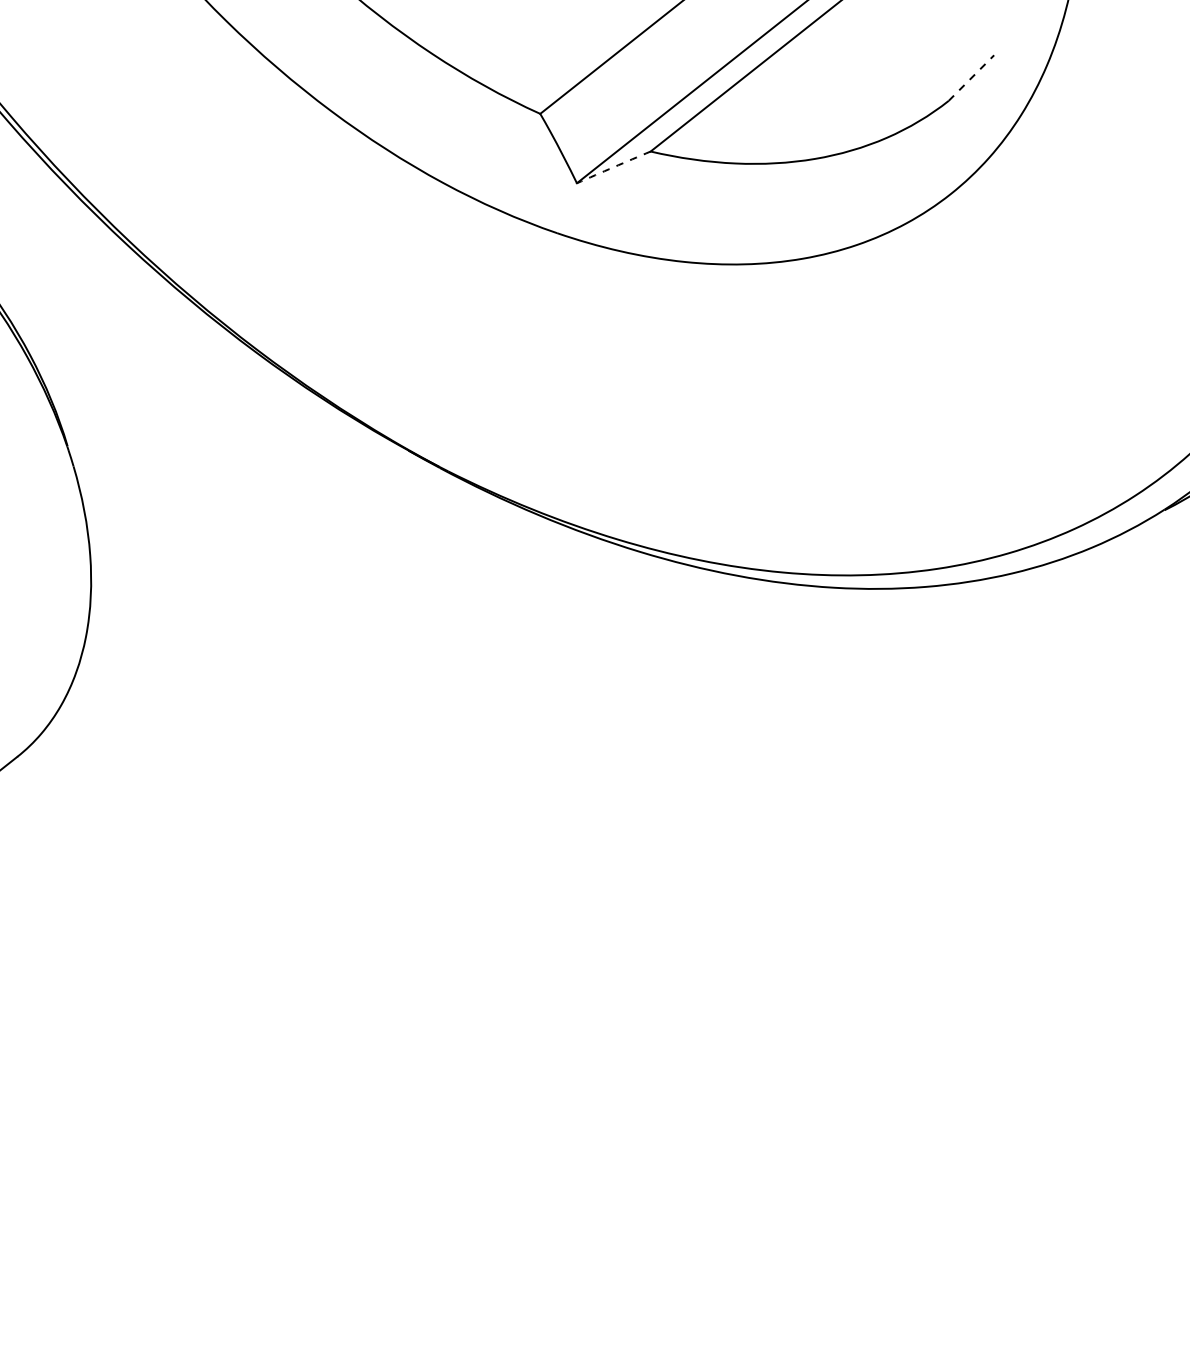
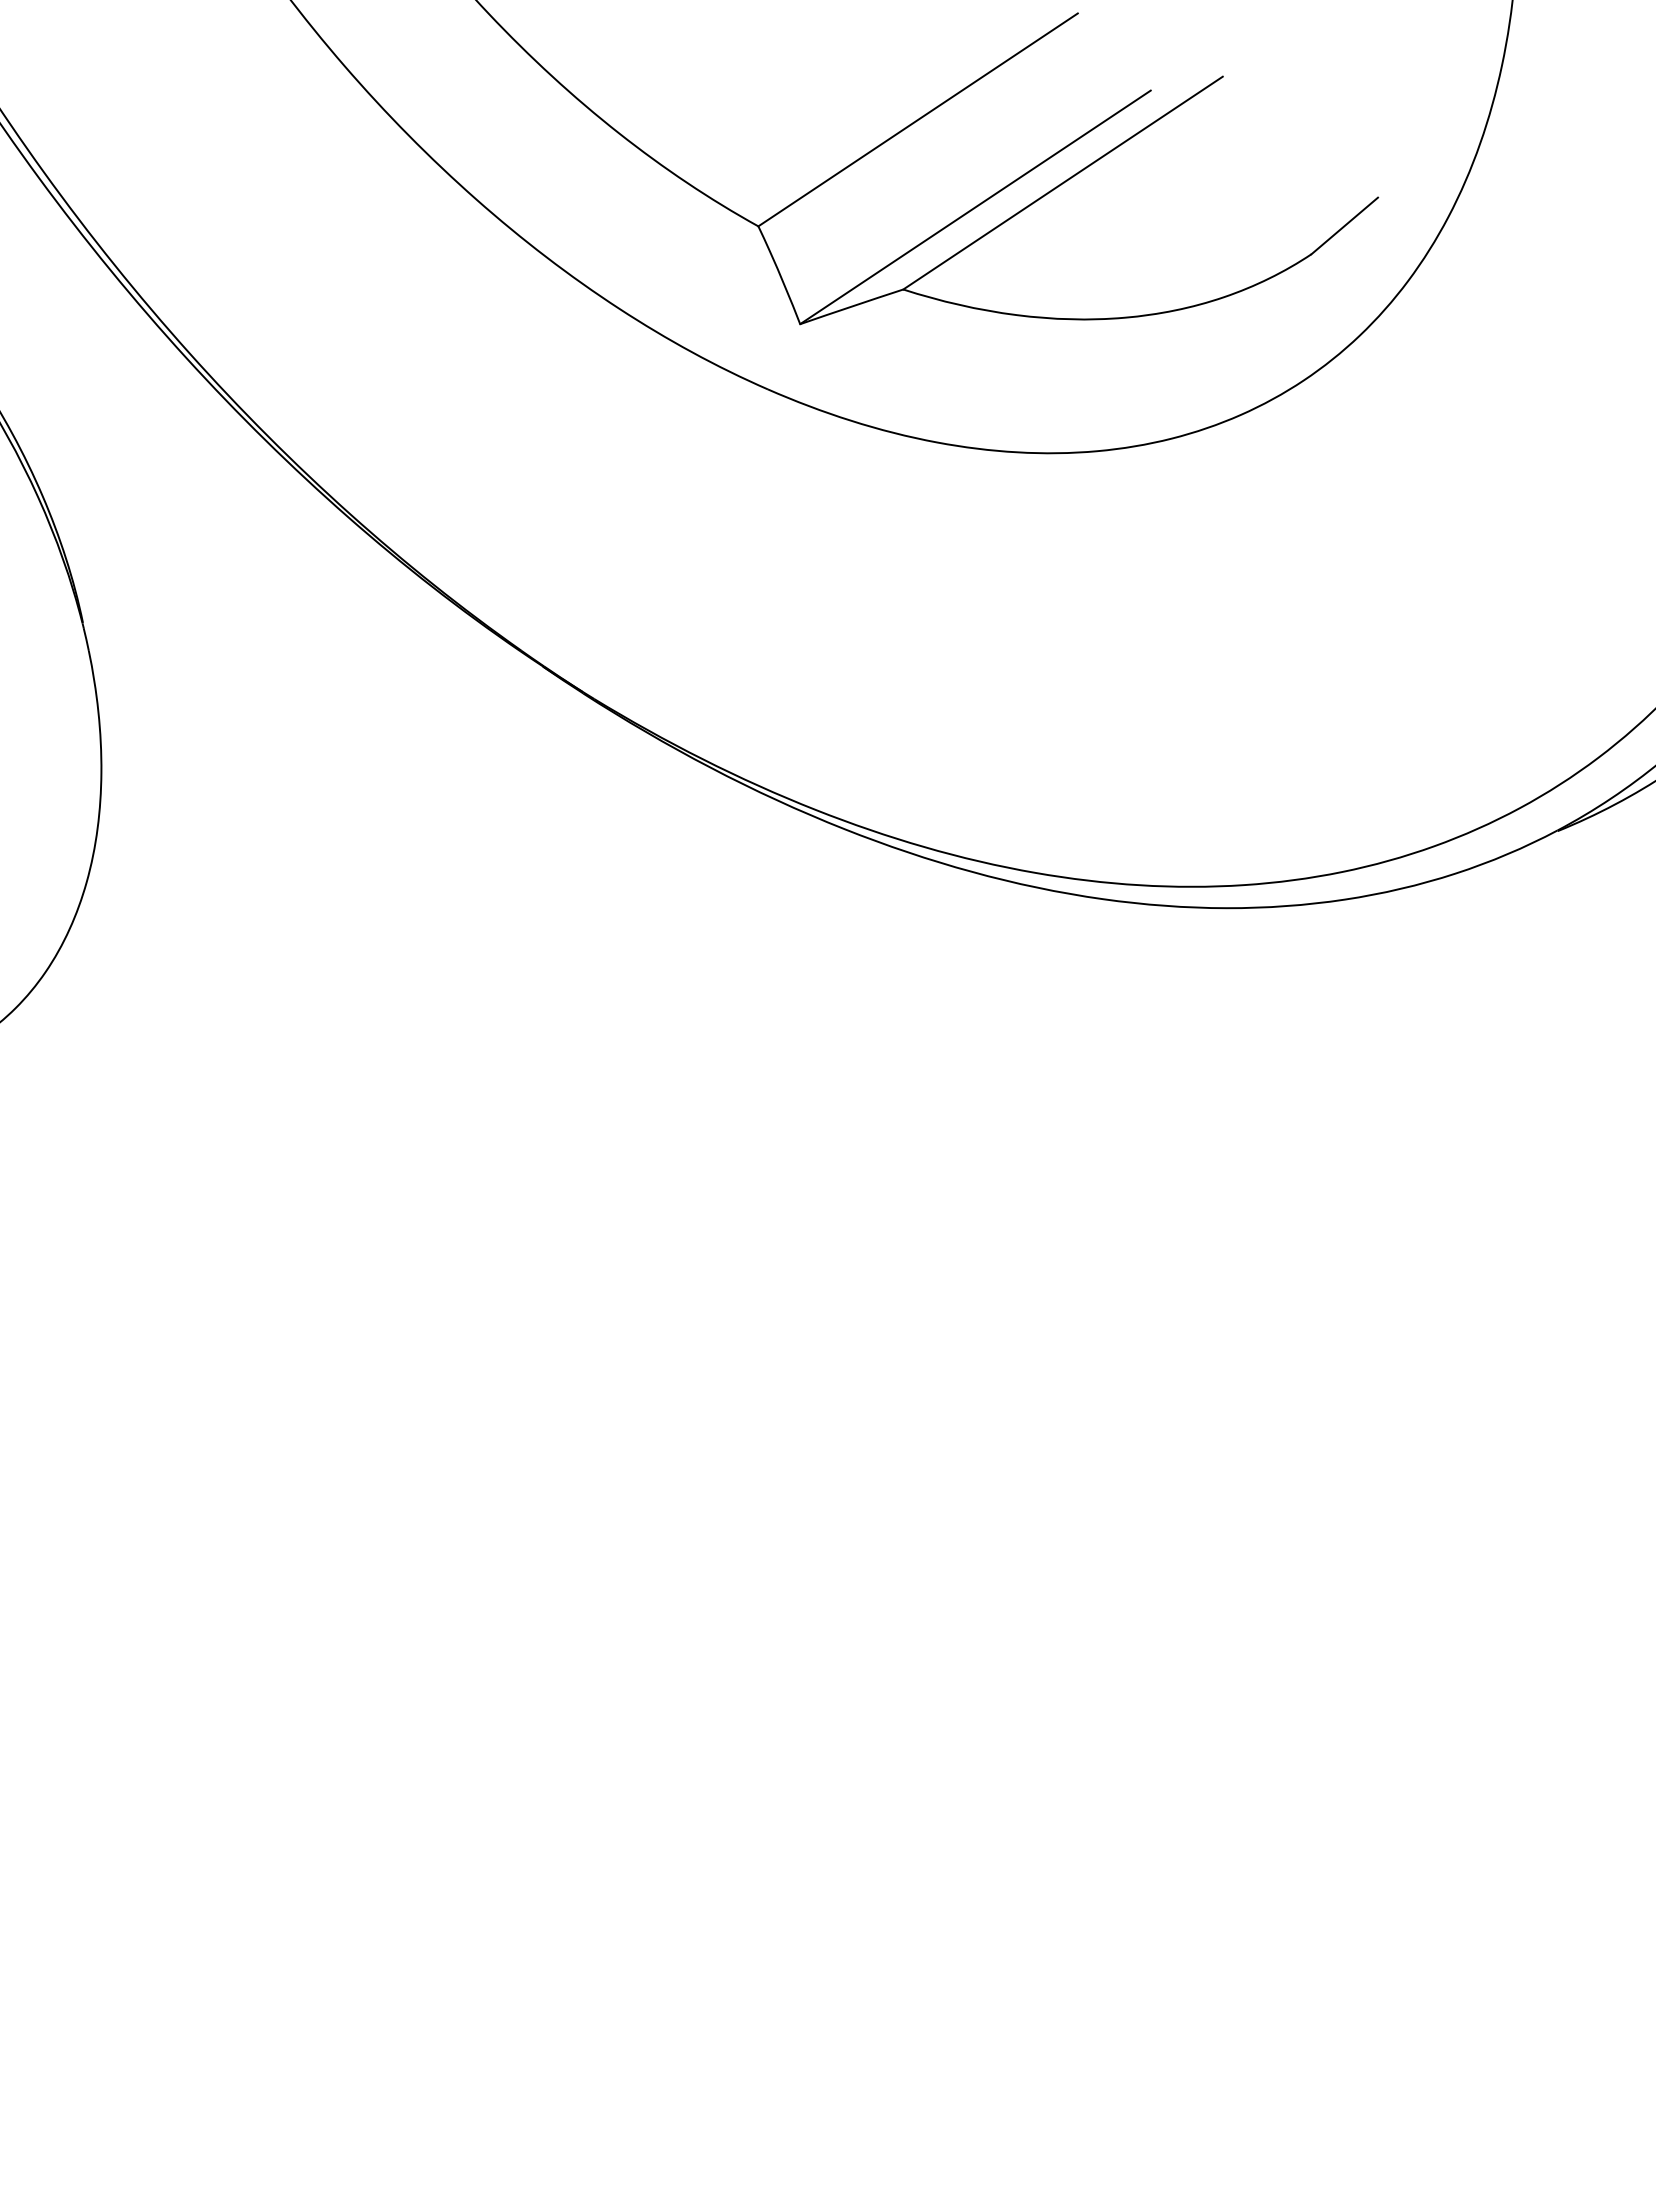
line: (971, 77) -> (1344, 225), dashed -> solid
arc: (613, 167) -> (851, 306), dashed -> solid

